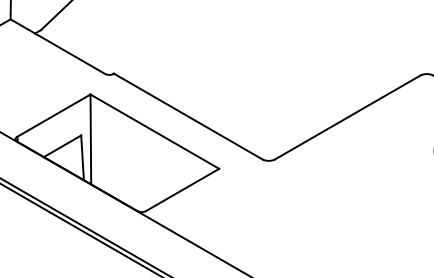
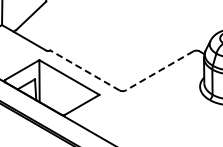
line: (187, 116) -> (84, 70), solid -> dashed
line: (347, 118) -> (159, 71), solid -> dashed

